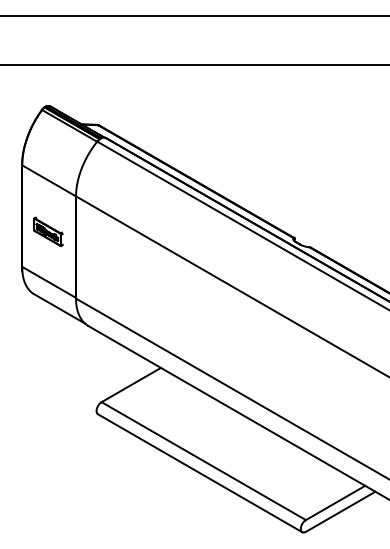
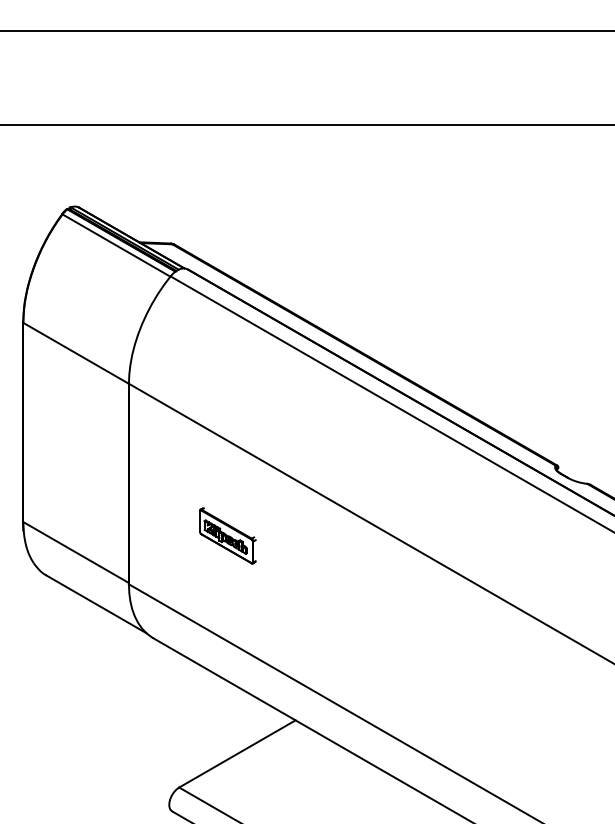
part: (48, 231) -> (227, 535), moved

